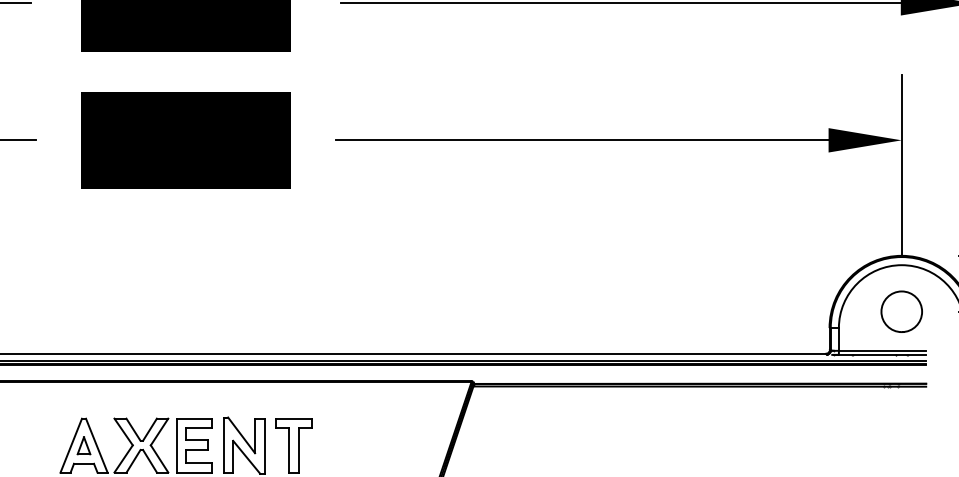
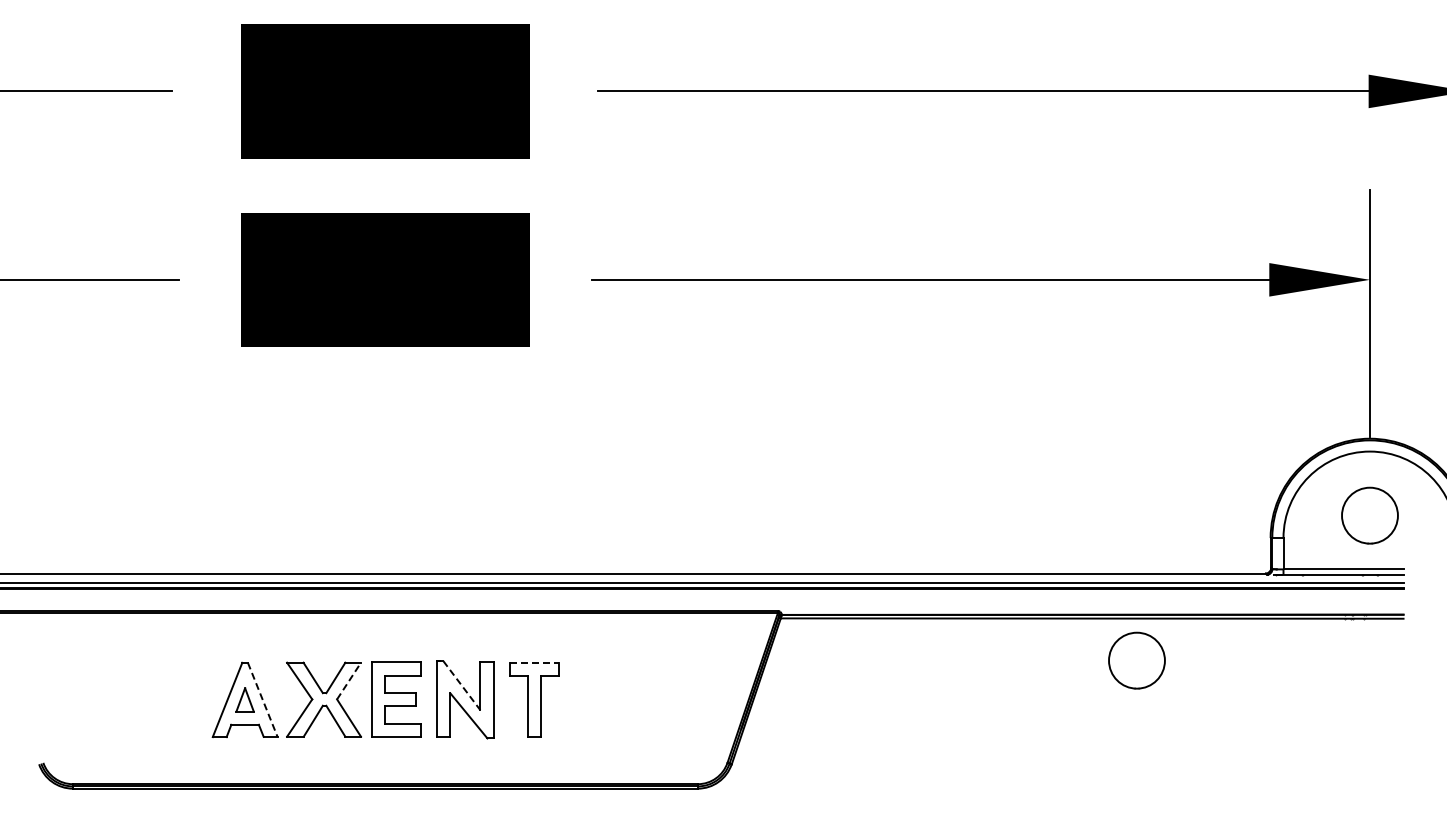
part: (732, 417) -> (1136, 660), added
line: (294, 418) -> (534, 662), solid -> dashed
line: (159, 432) -> (349, 681), solid -> dashed
line: (241, 435) -> (461, 685), solid -> dashed
line: (96, 445) -> (262, 699), solid -> dashed

